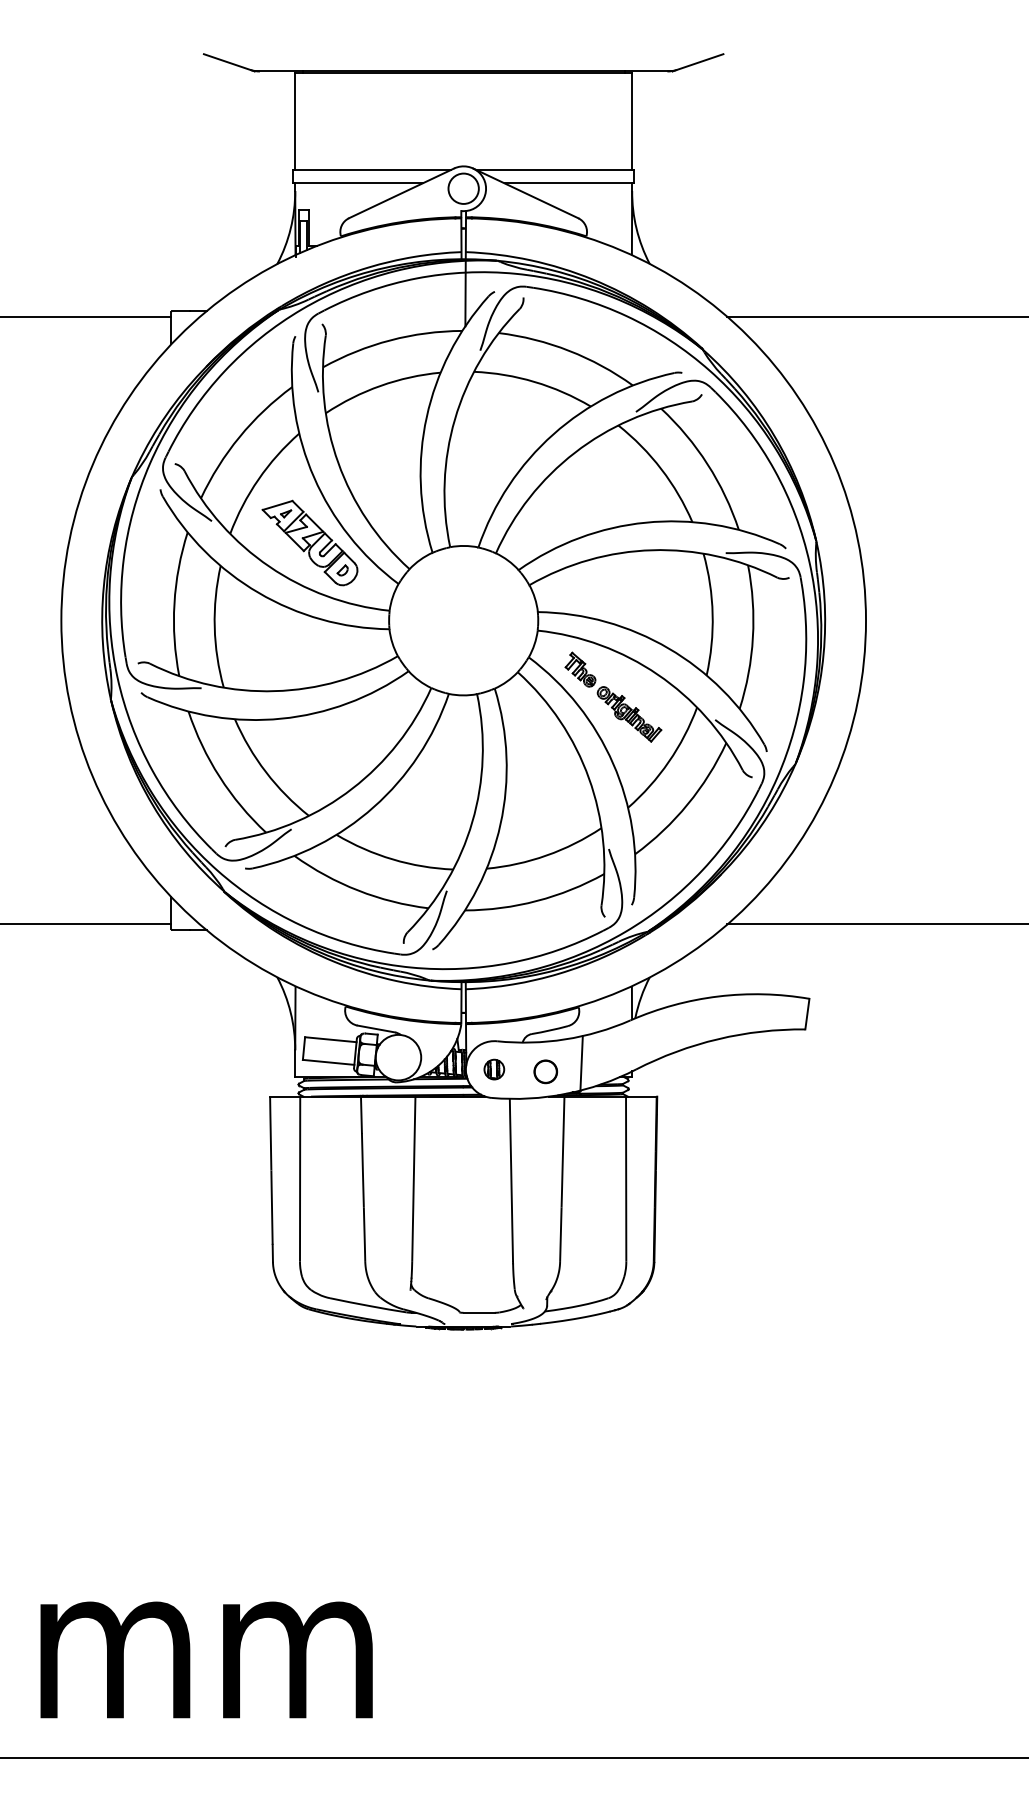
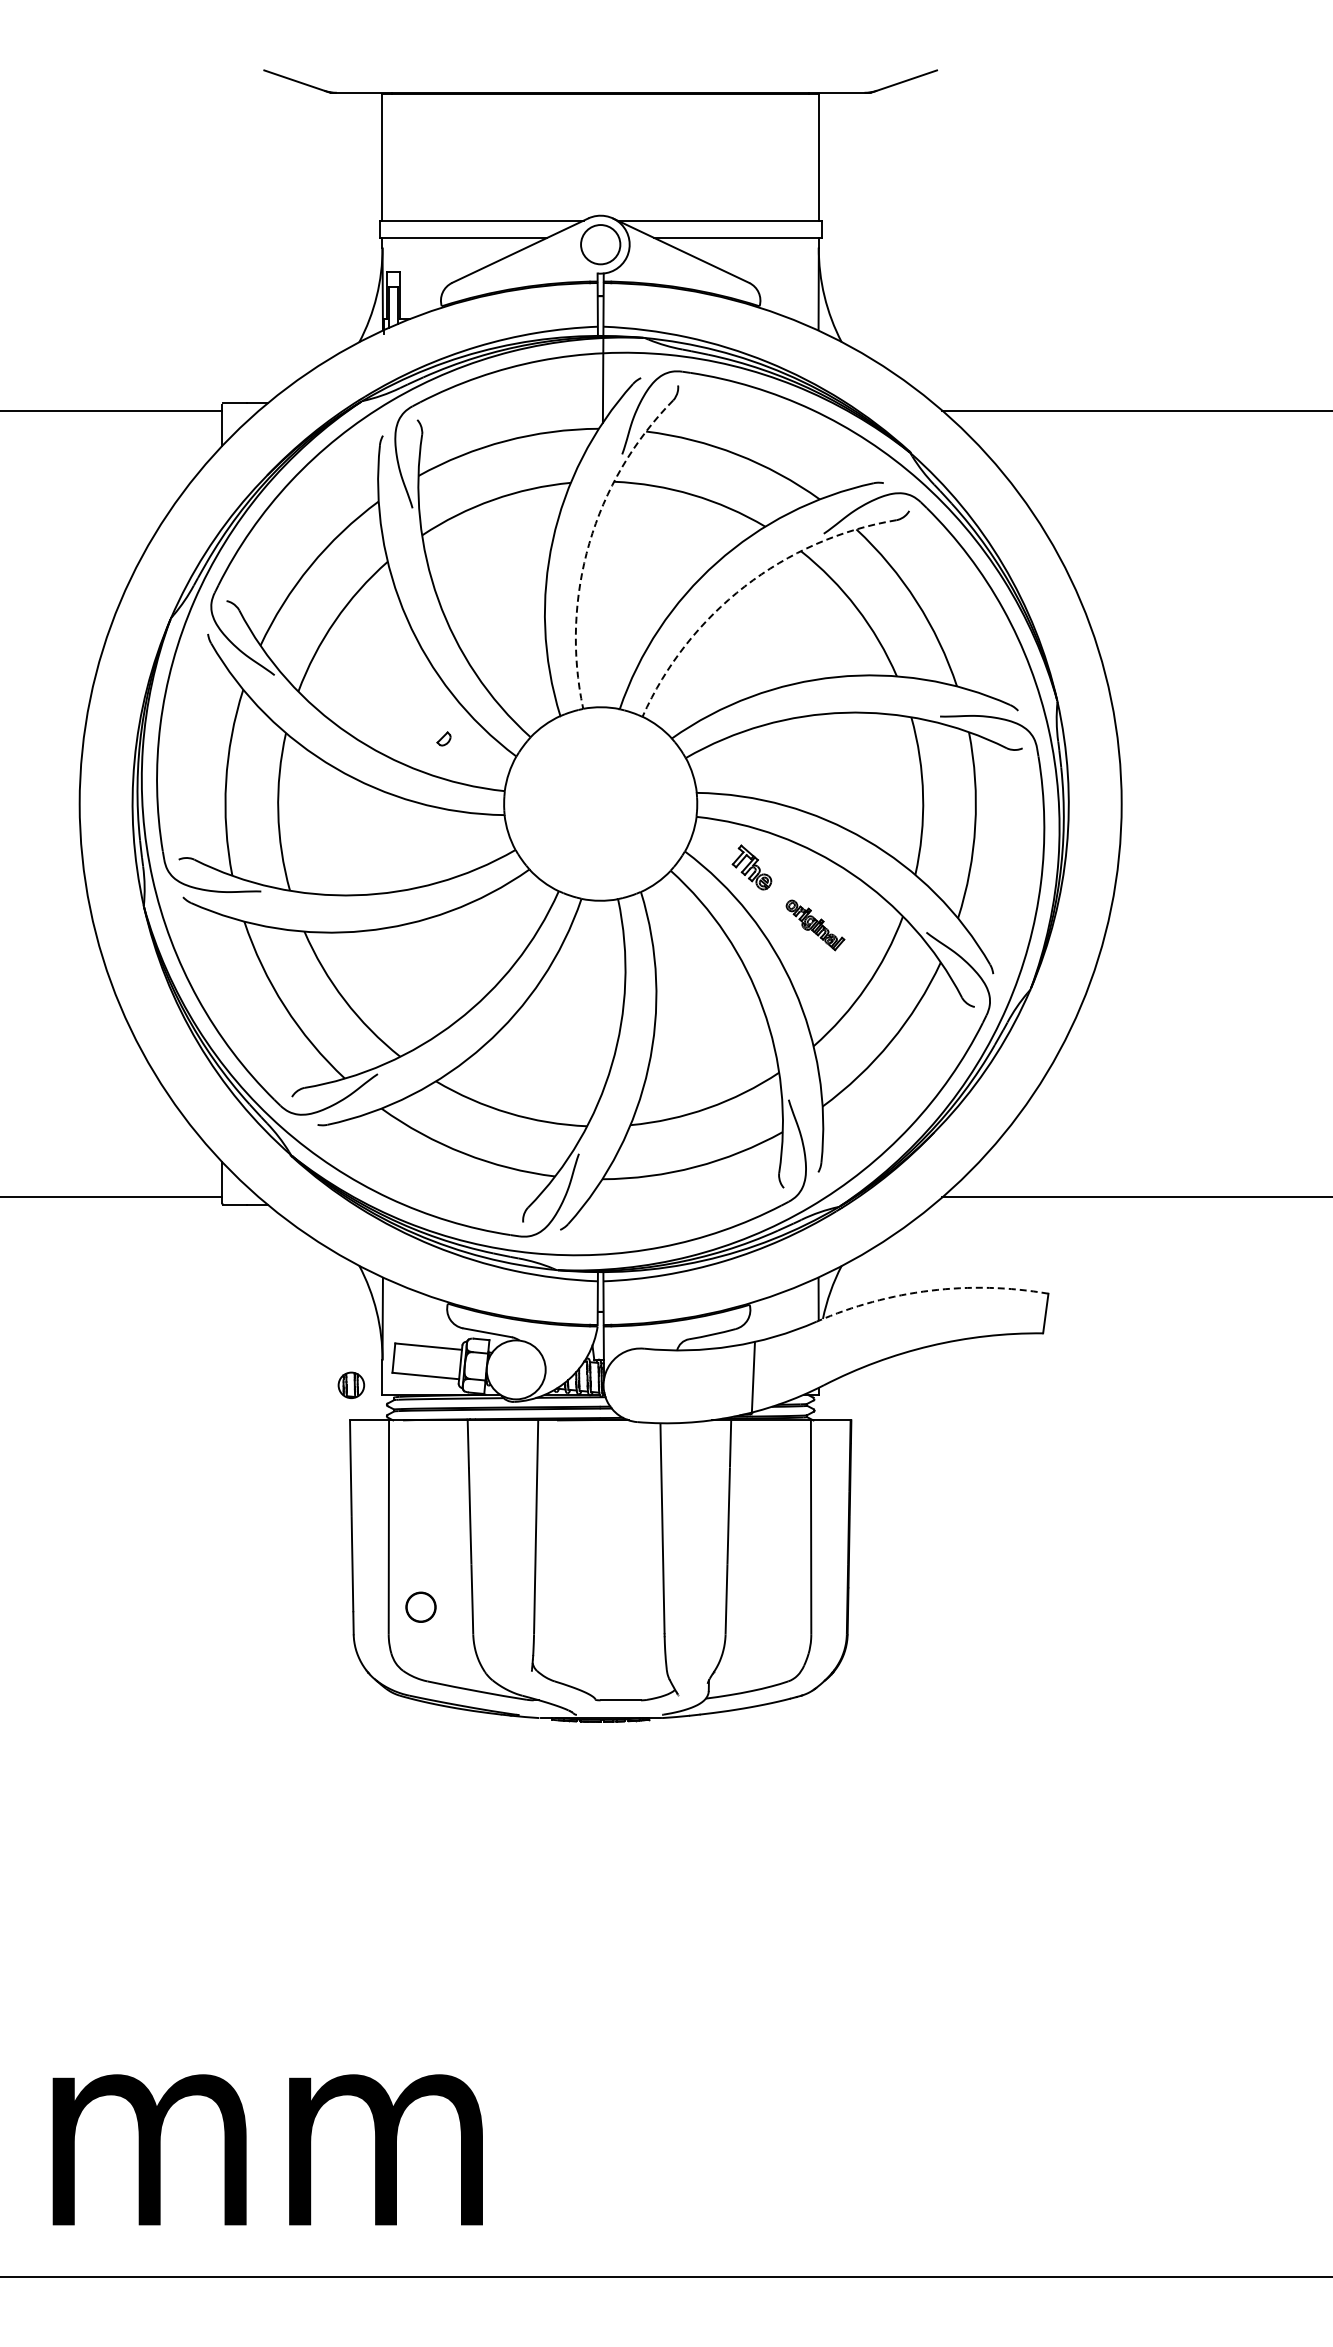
arc: (455, 419) -> (589, 543), solid -> dashed
arc: (574, 452) -> (744, 586), solid -> dashed
part: (309, 543) -> (401, 703), removed
part: (629, 714) -> (815, 925), size x0.7
arc: (718, 996) -> (930, 1290), solid -> dashed
part: (494, 1068) -> (351, 1384), moved
circle: (545, 1071) -> (420, 1606), moved

